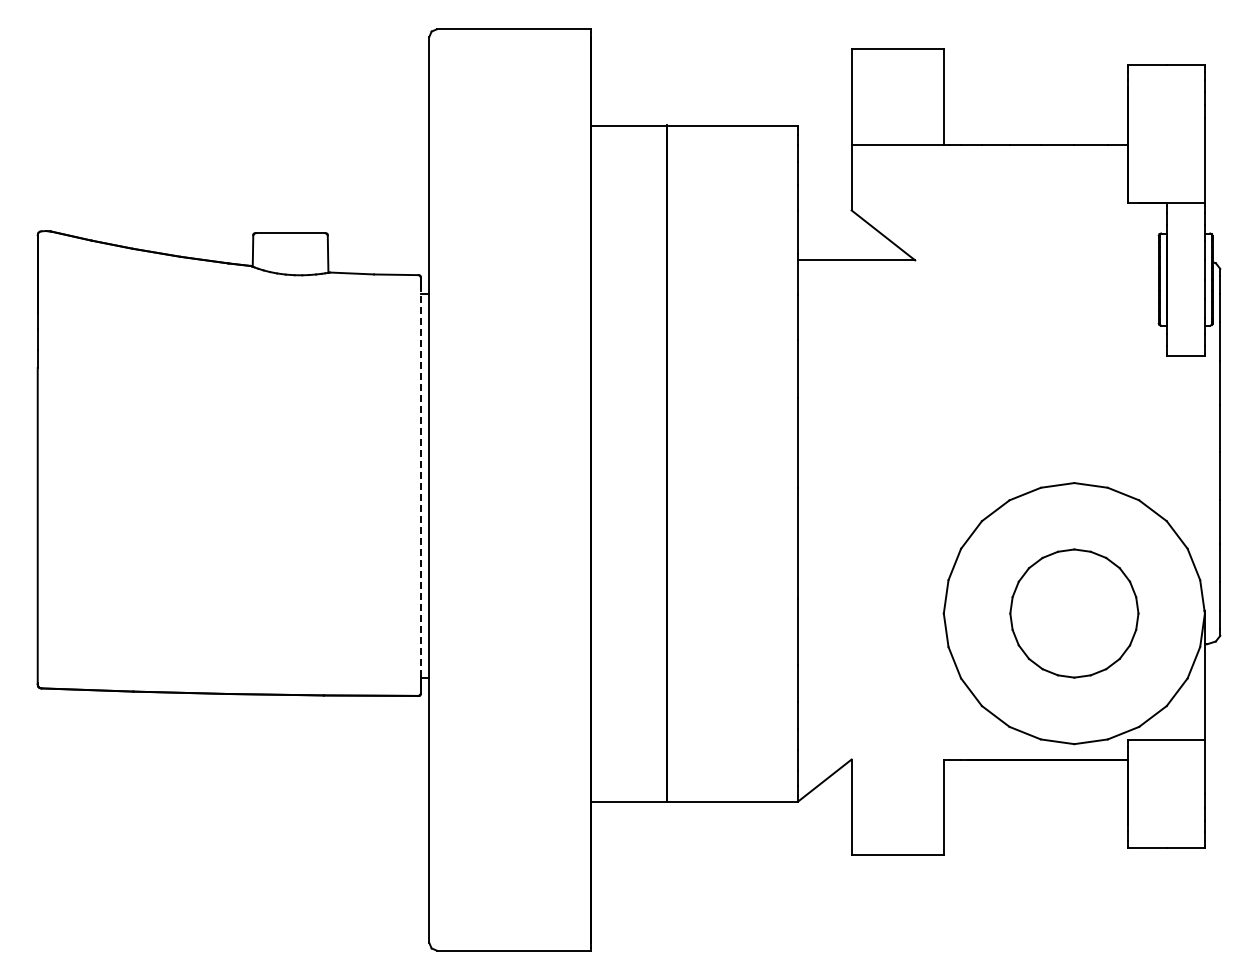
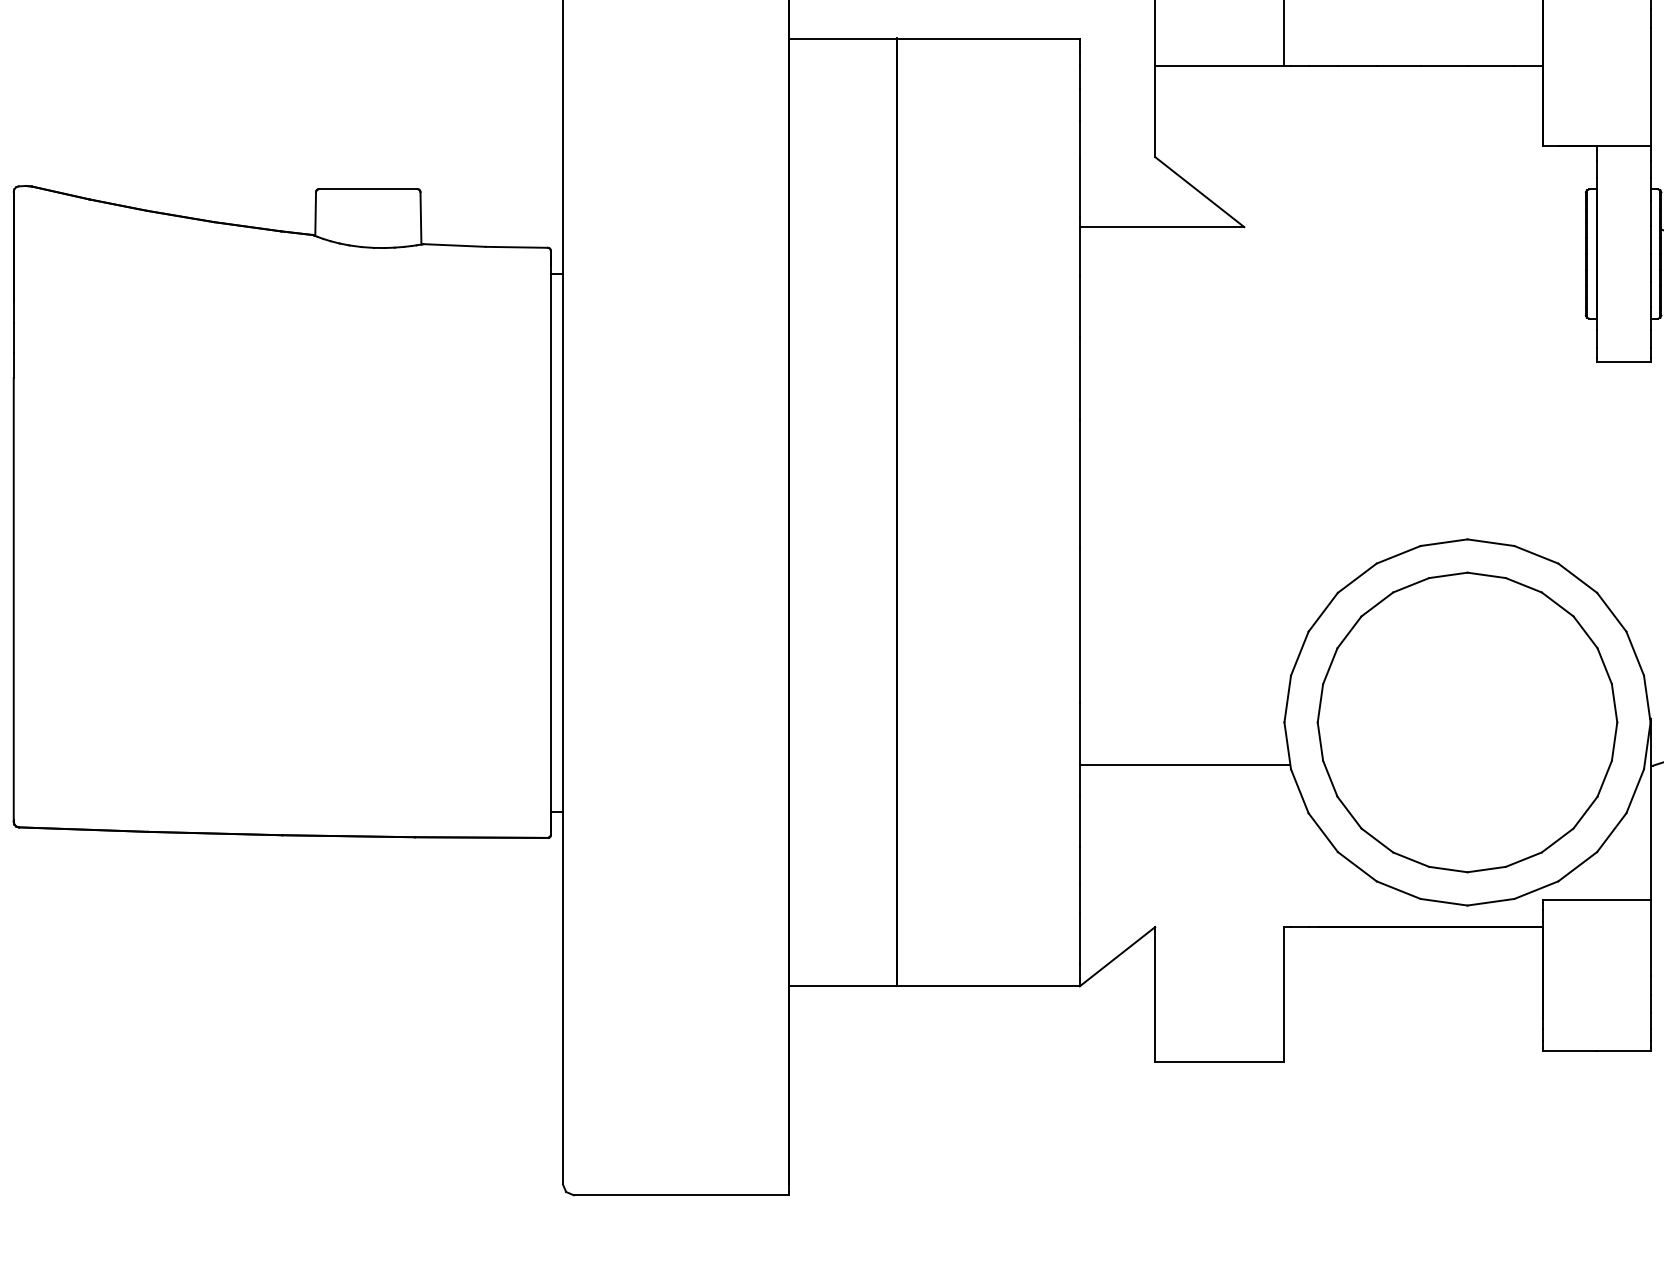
line: (420, 481) -> (550, 537), dashed -> solid
part: (1074, 613) -> (1467, 722), size x1.67
line: (872, 643) -> (1184, 764), added

